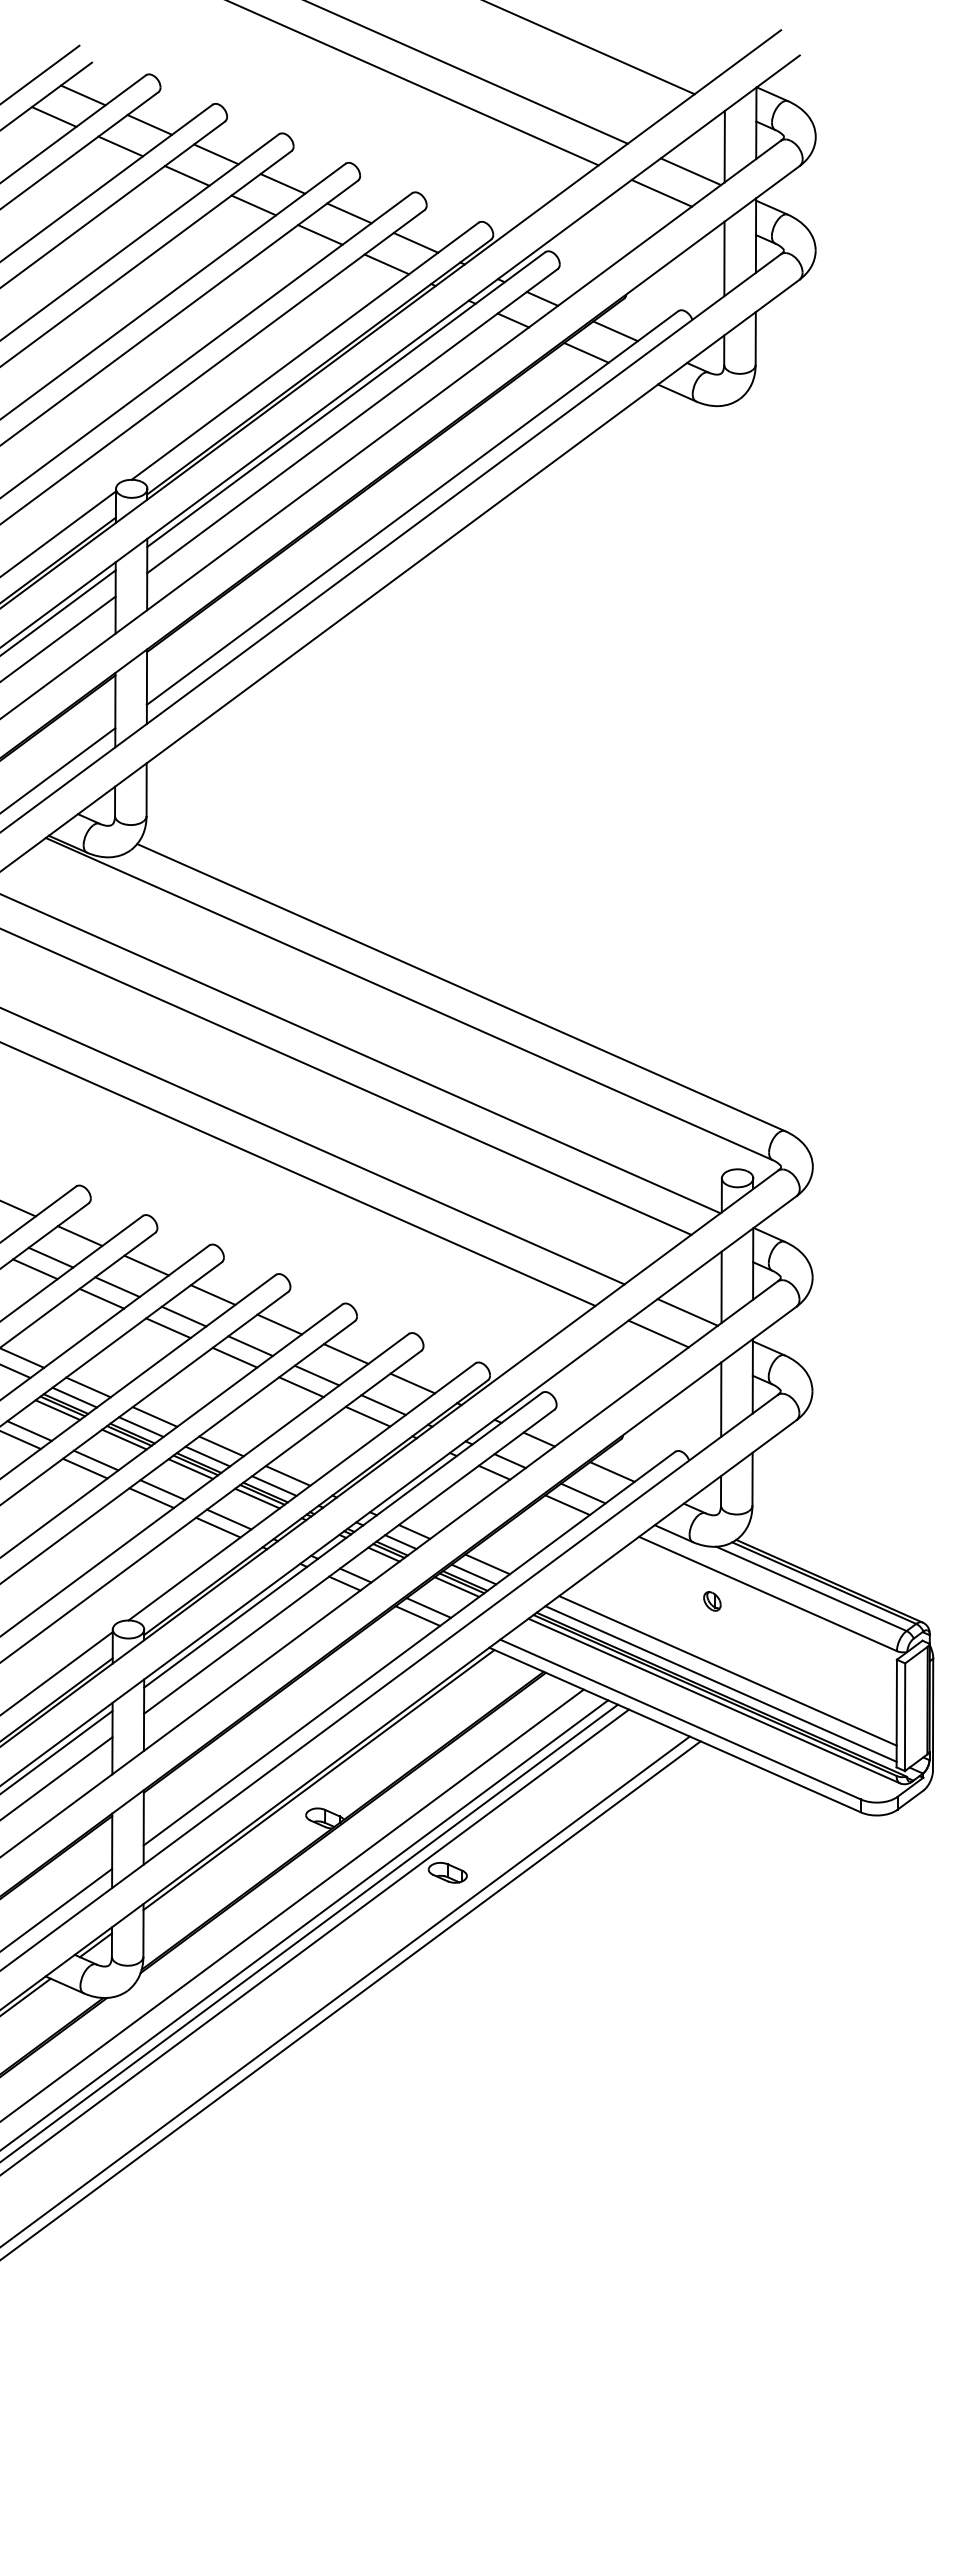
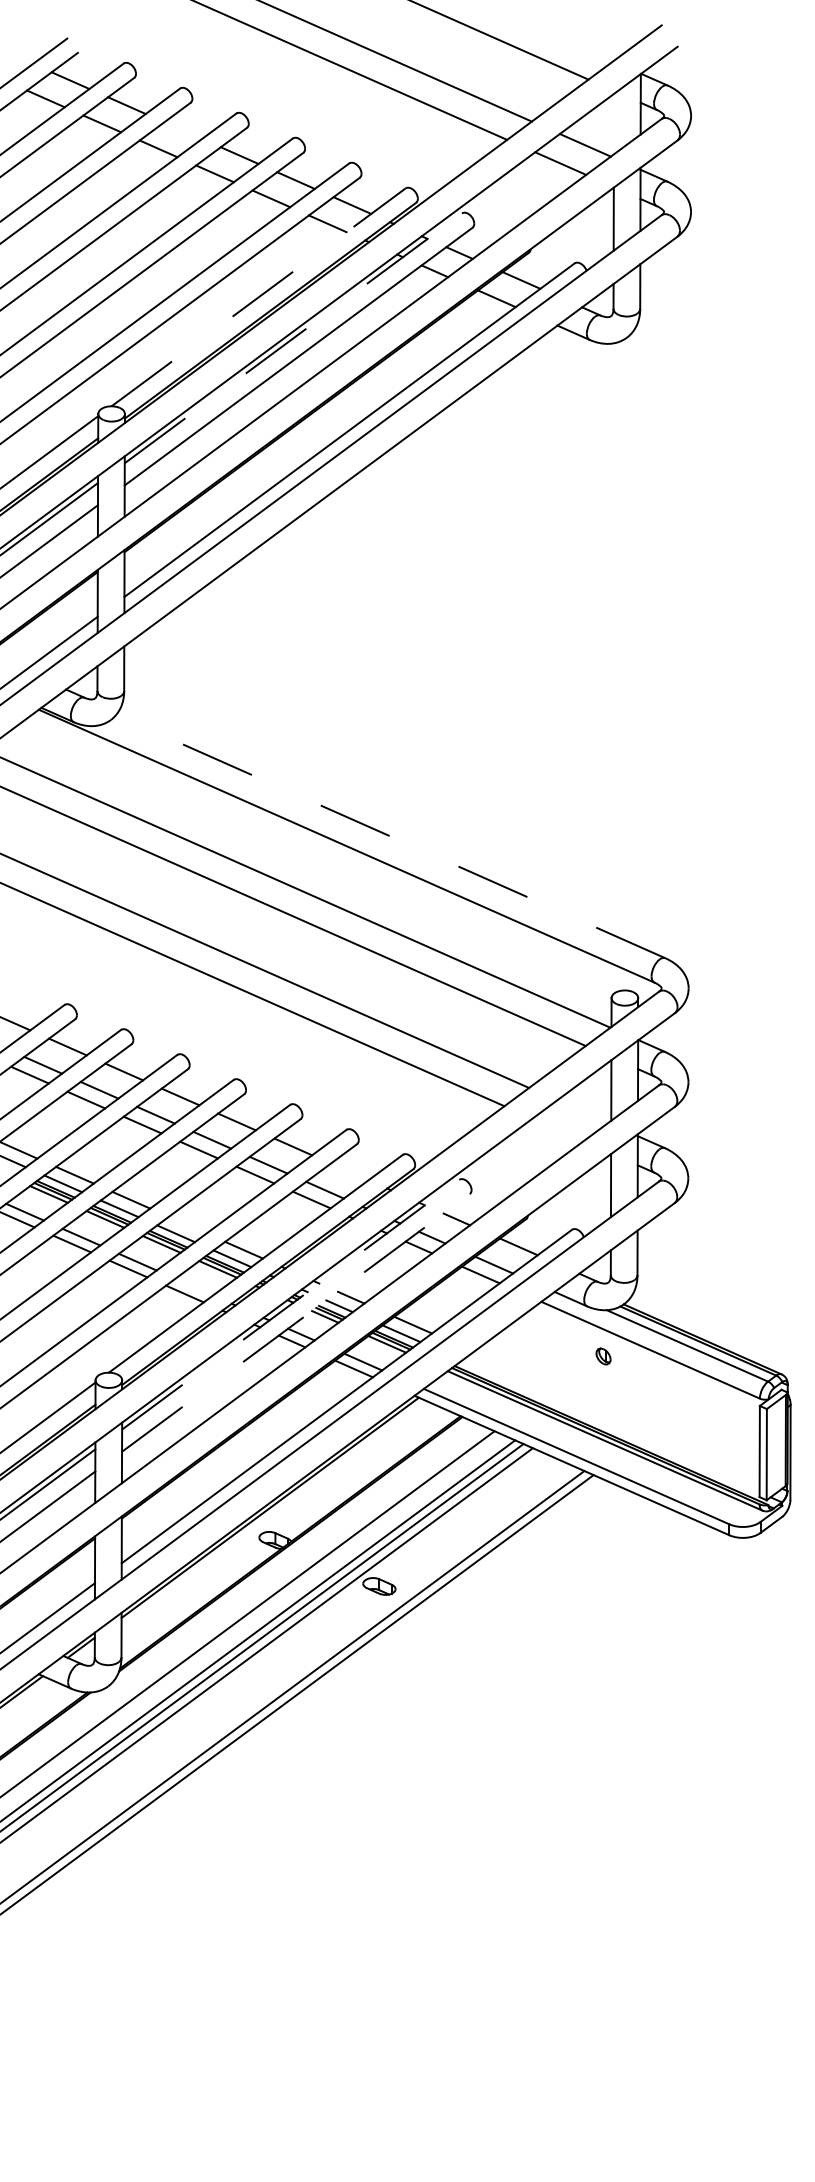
line: (724, 146) -> (613, 123), removed
line: (216, 154) -> (183, 130), removed
line: (305, 351) -> (258, 297), solid -> dashed
line: (346, 399) -> (293, 338), solid -> dashed
line: (460, 987) -> (390, 836), solid -> dashed
line: (687, 1312) -> (582, 1111), removed
line: (658, 1333) -> (557, 1129), removed
line: (412, 1383) -> (349, 1171), removed
line: (221, 1446) -> (187, 1225), removed
line: (228, 1519) -> (193, 1287), removed
line: (343, 1540) -> (291, 1304), solid -> dashed
line: (349, 1561) -> (296, 1322), solid -> dashed
line: (727, 1670) -> (616, 1415), removed
line: (720, 1683) -> (610, 1426), removed

